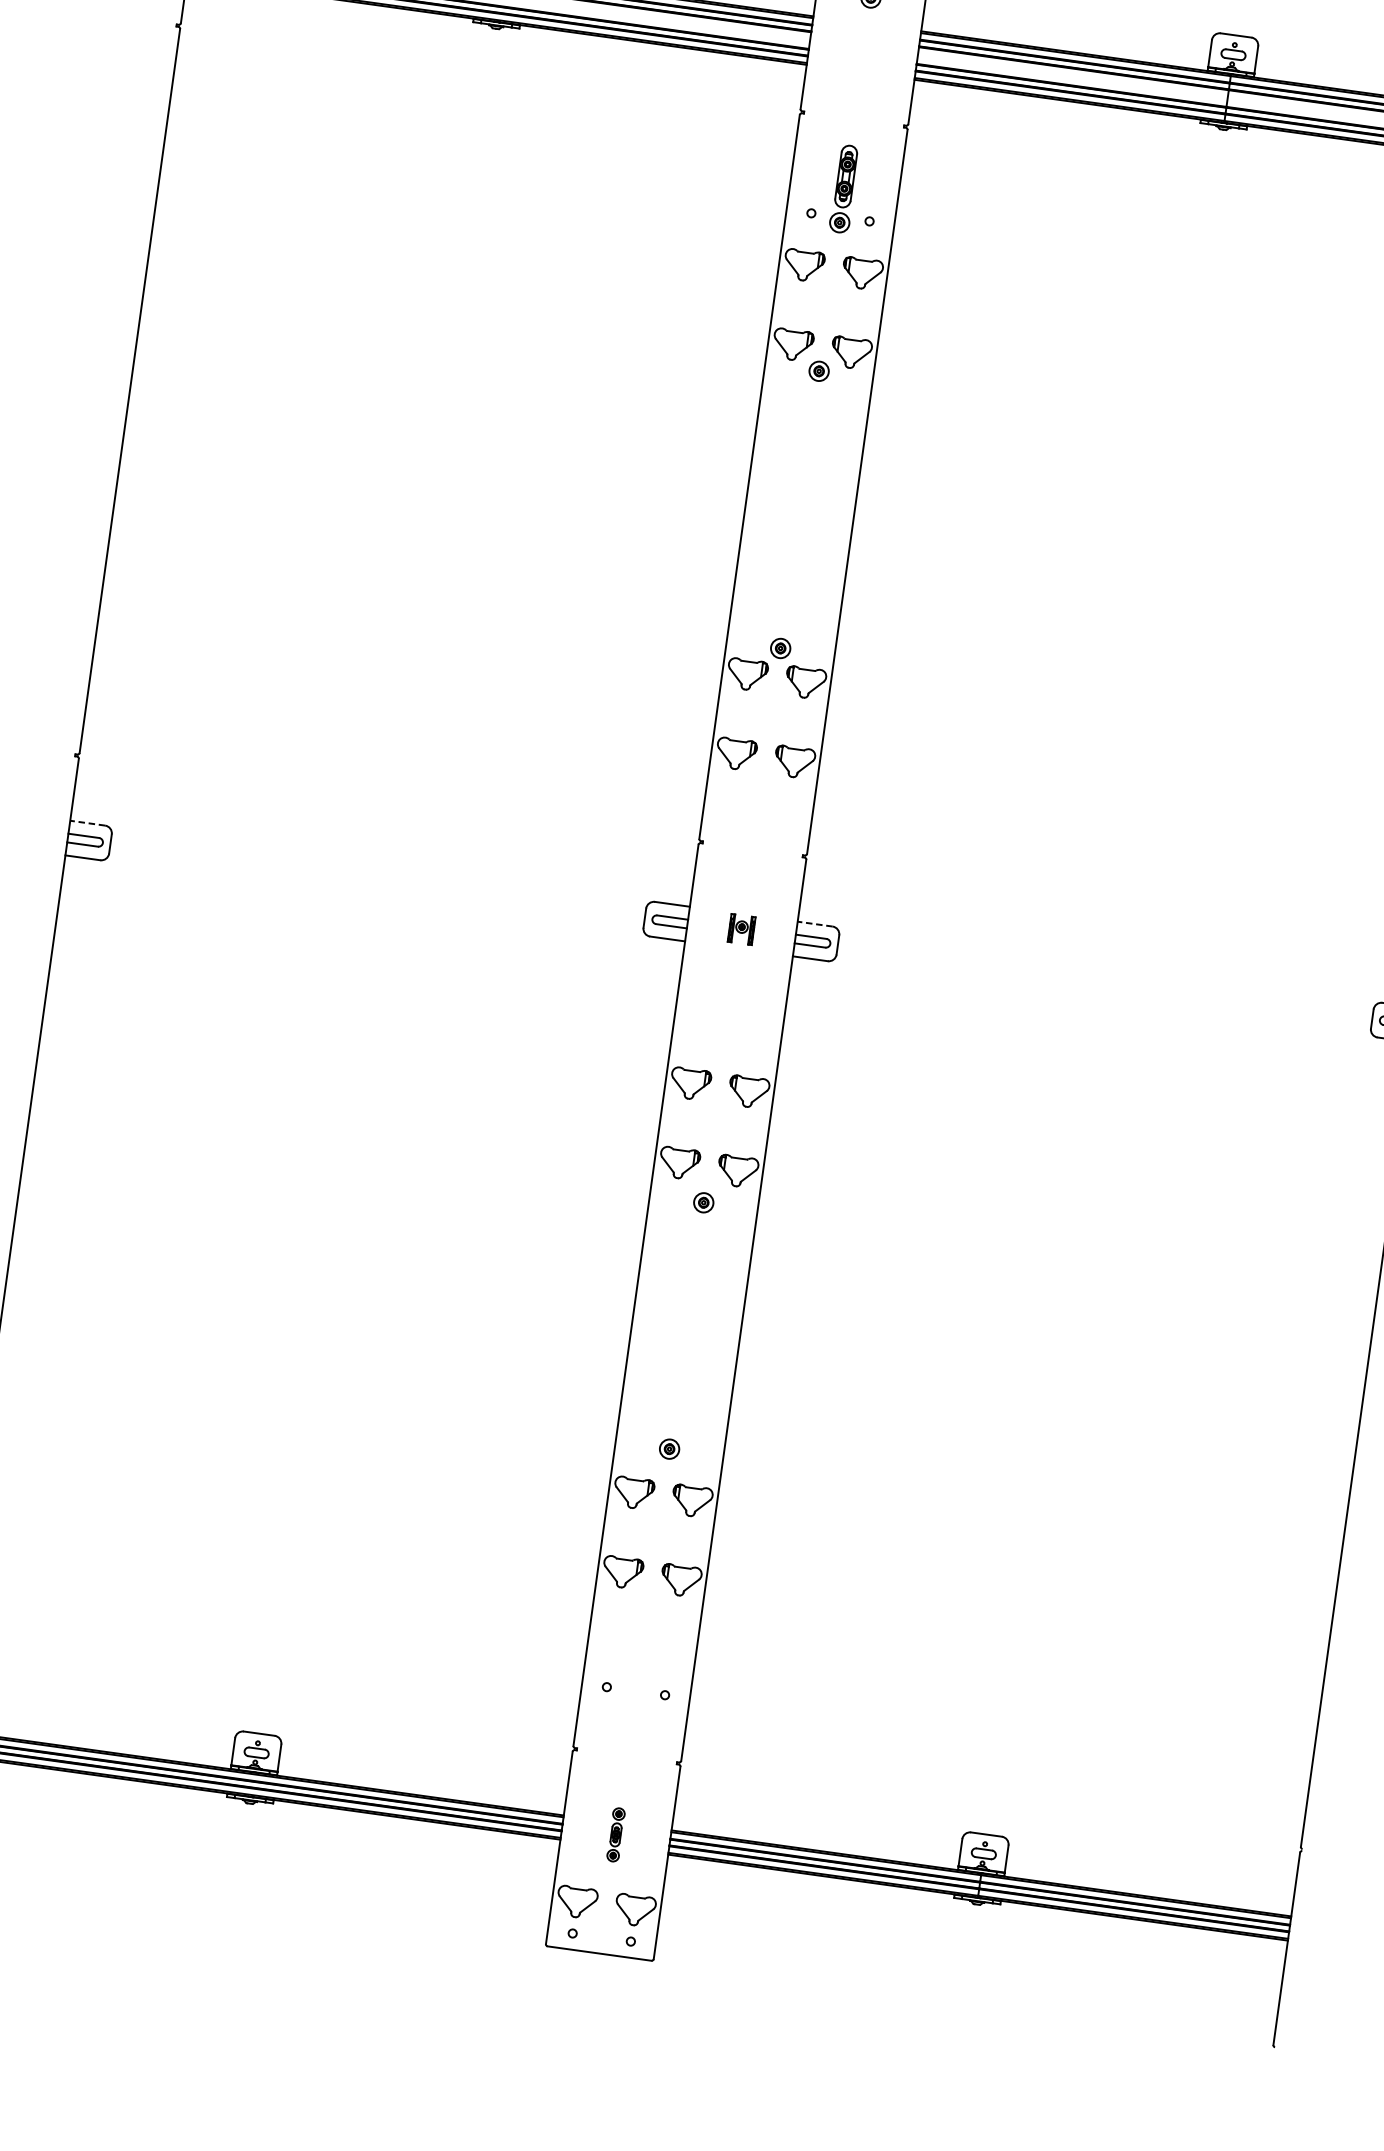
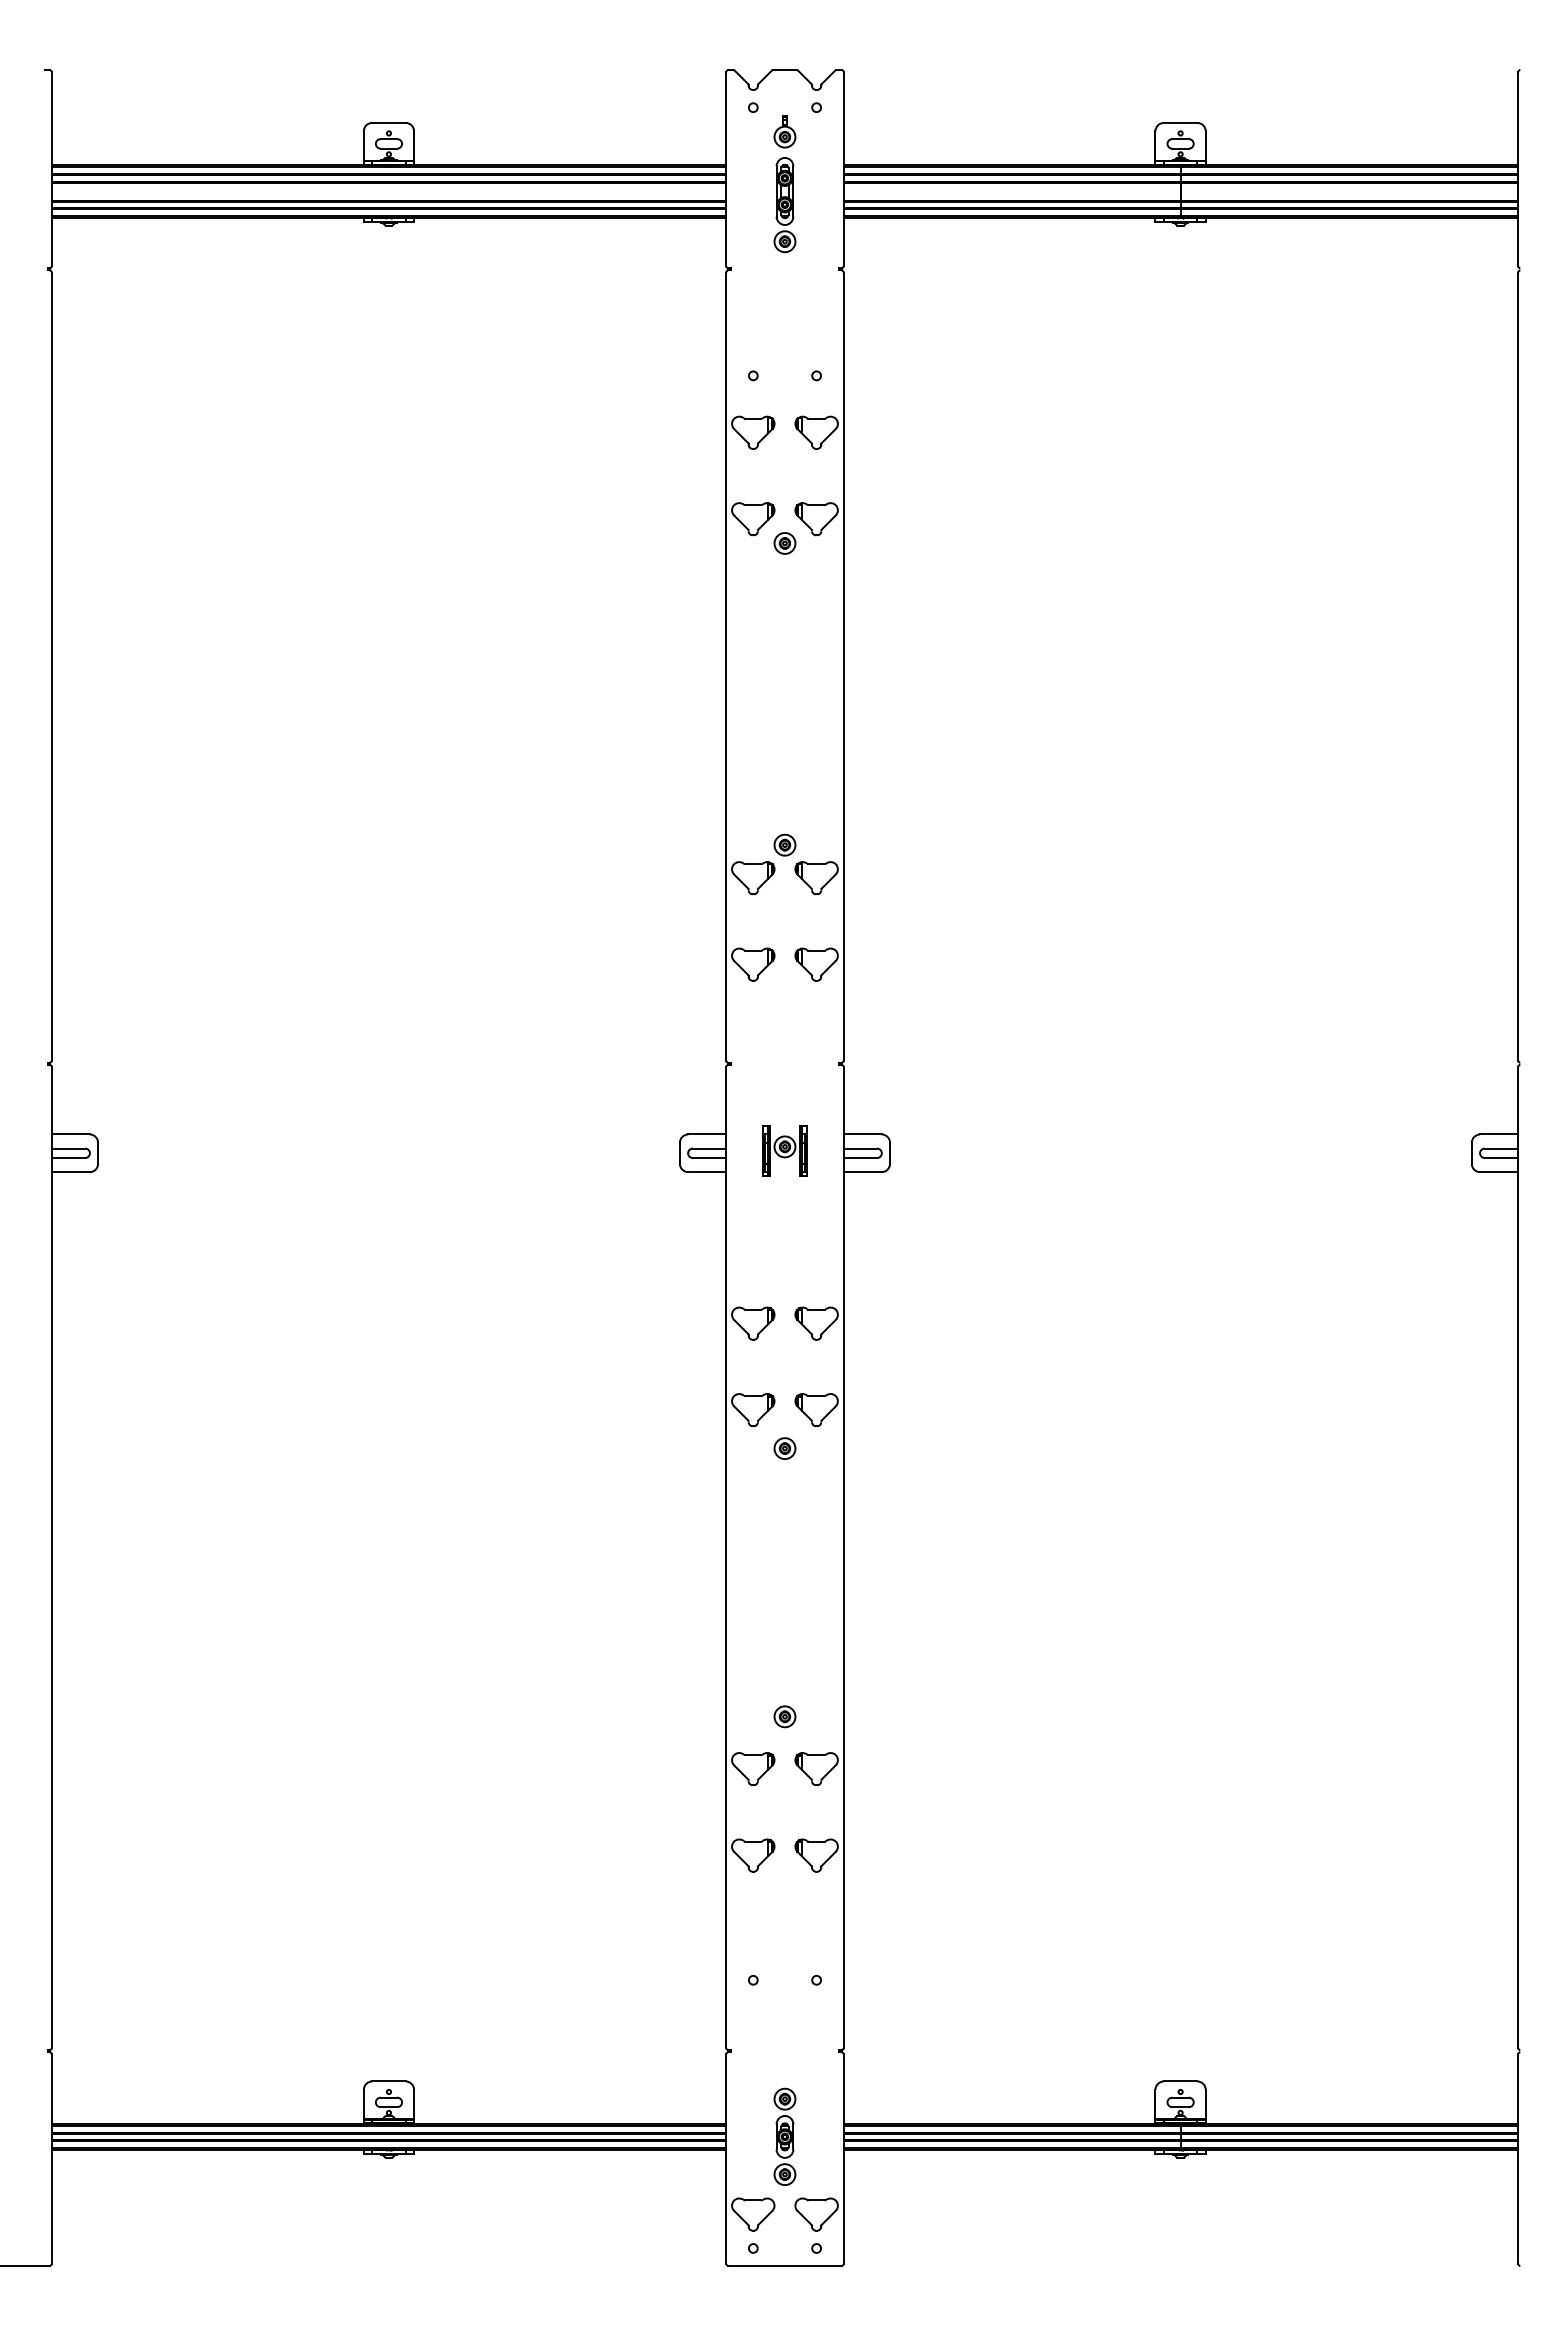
part: (843, 189) -> (784, 205), moved
line: (87, 823) -> (70, 1134), dashed -> solid
line: (815, 924) -> (862, 1134), dashed -> solid
part: (741, 928) -> (784, 1150), size x1.67
part: (615, 1834) -> (784, 2136), size x1.67

